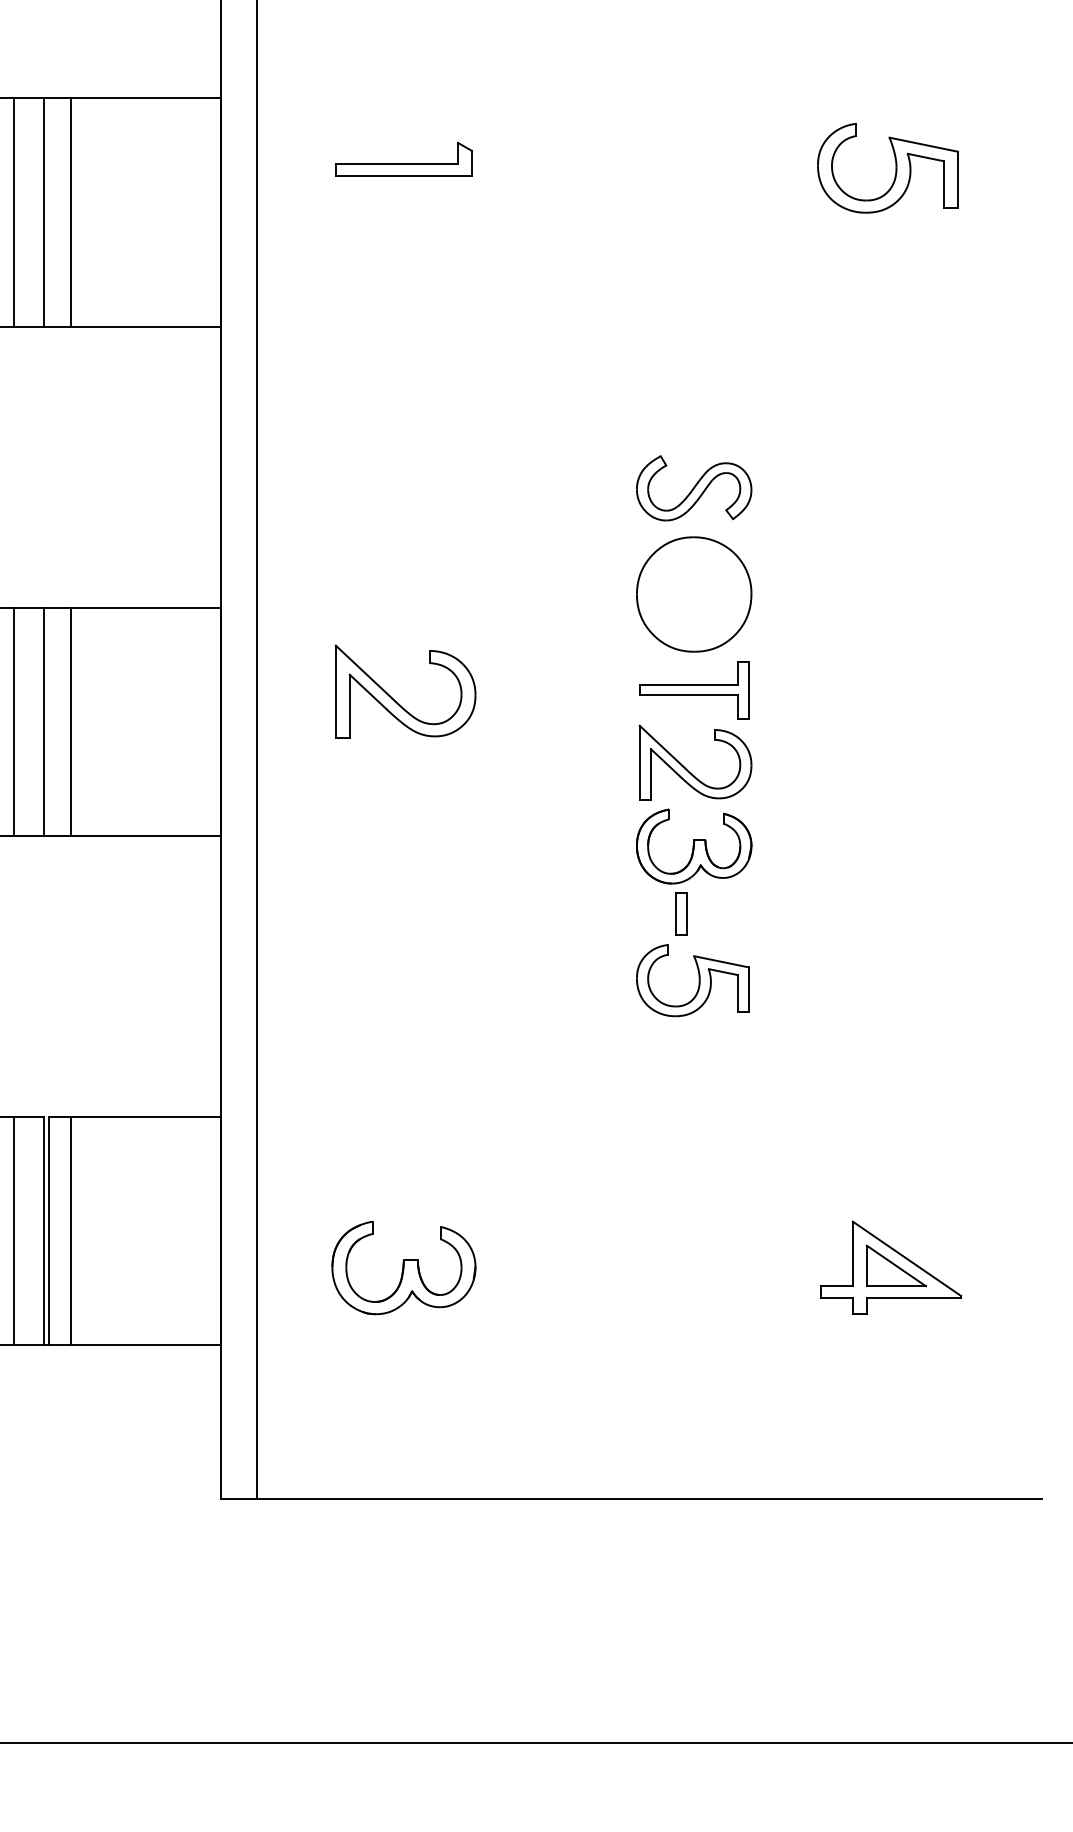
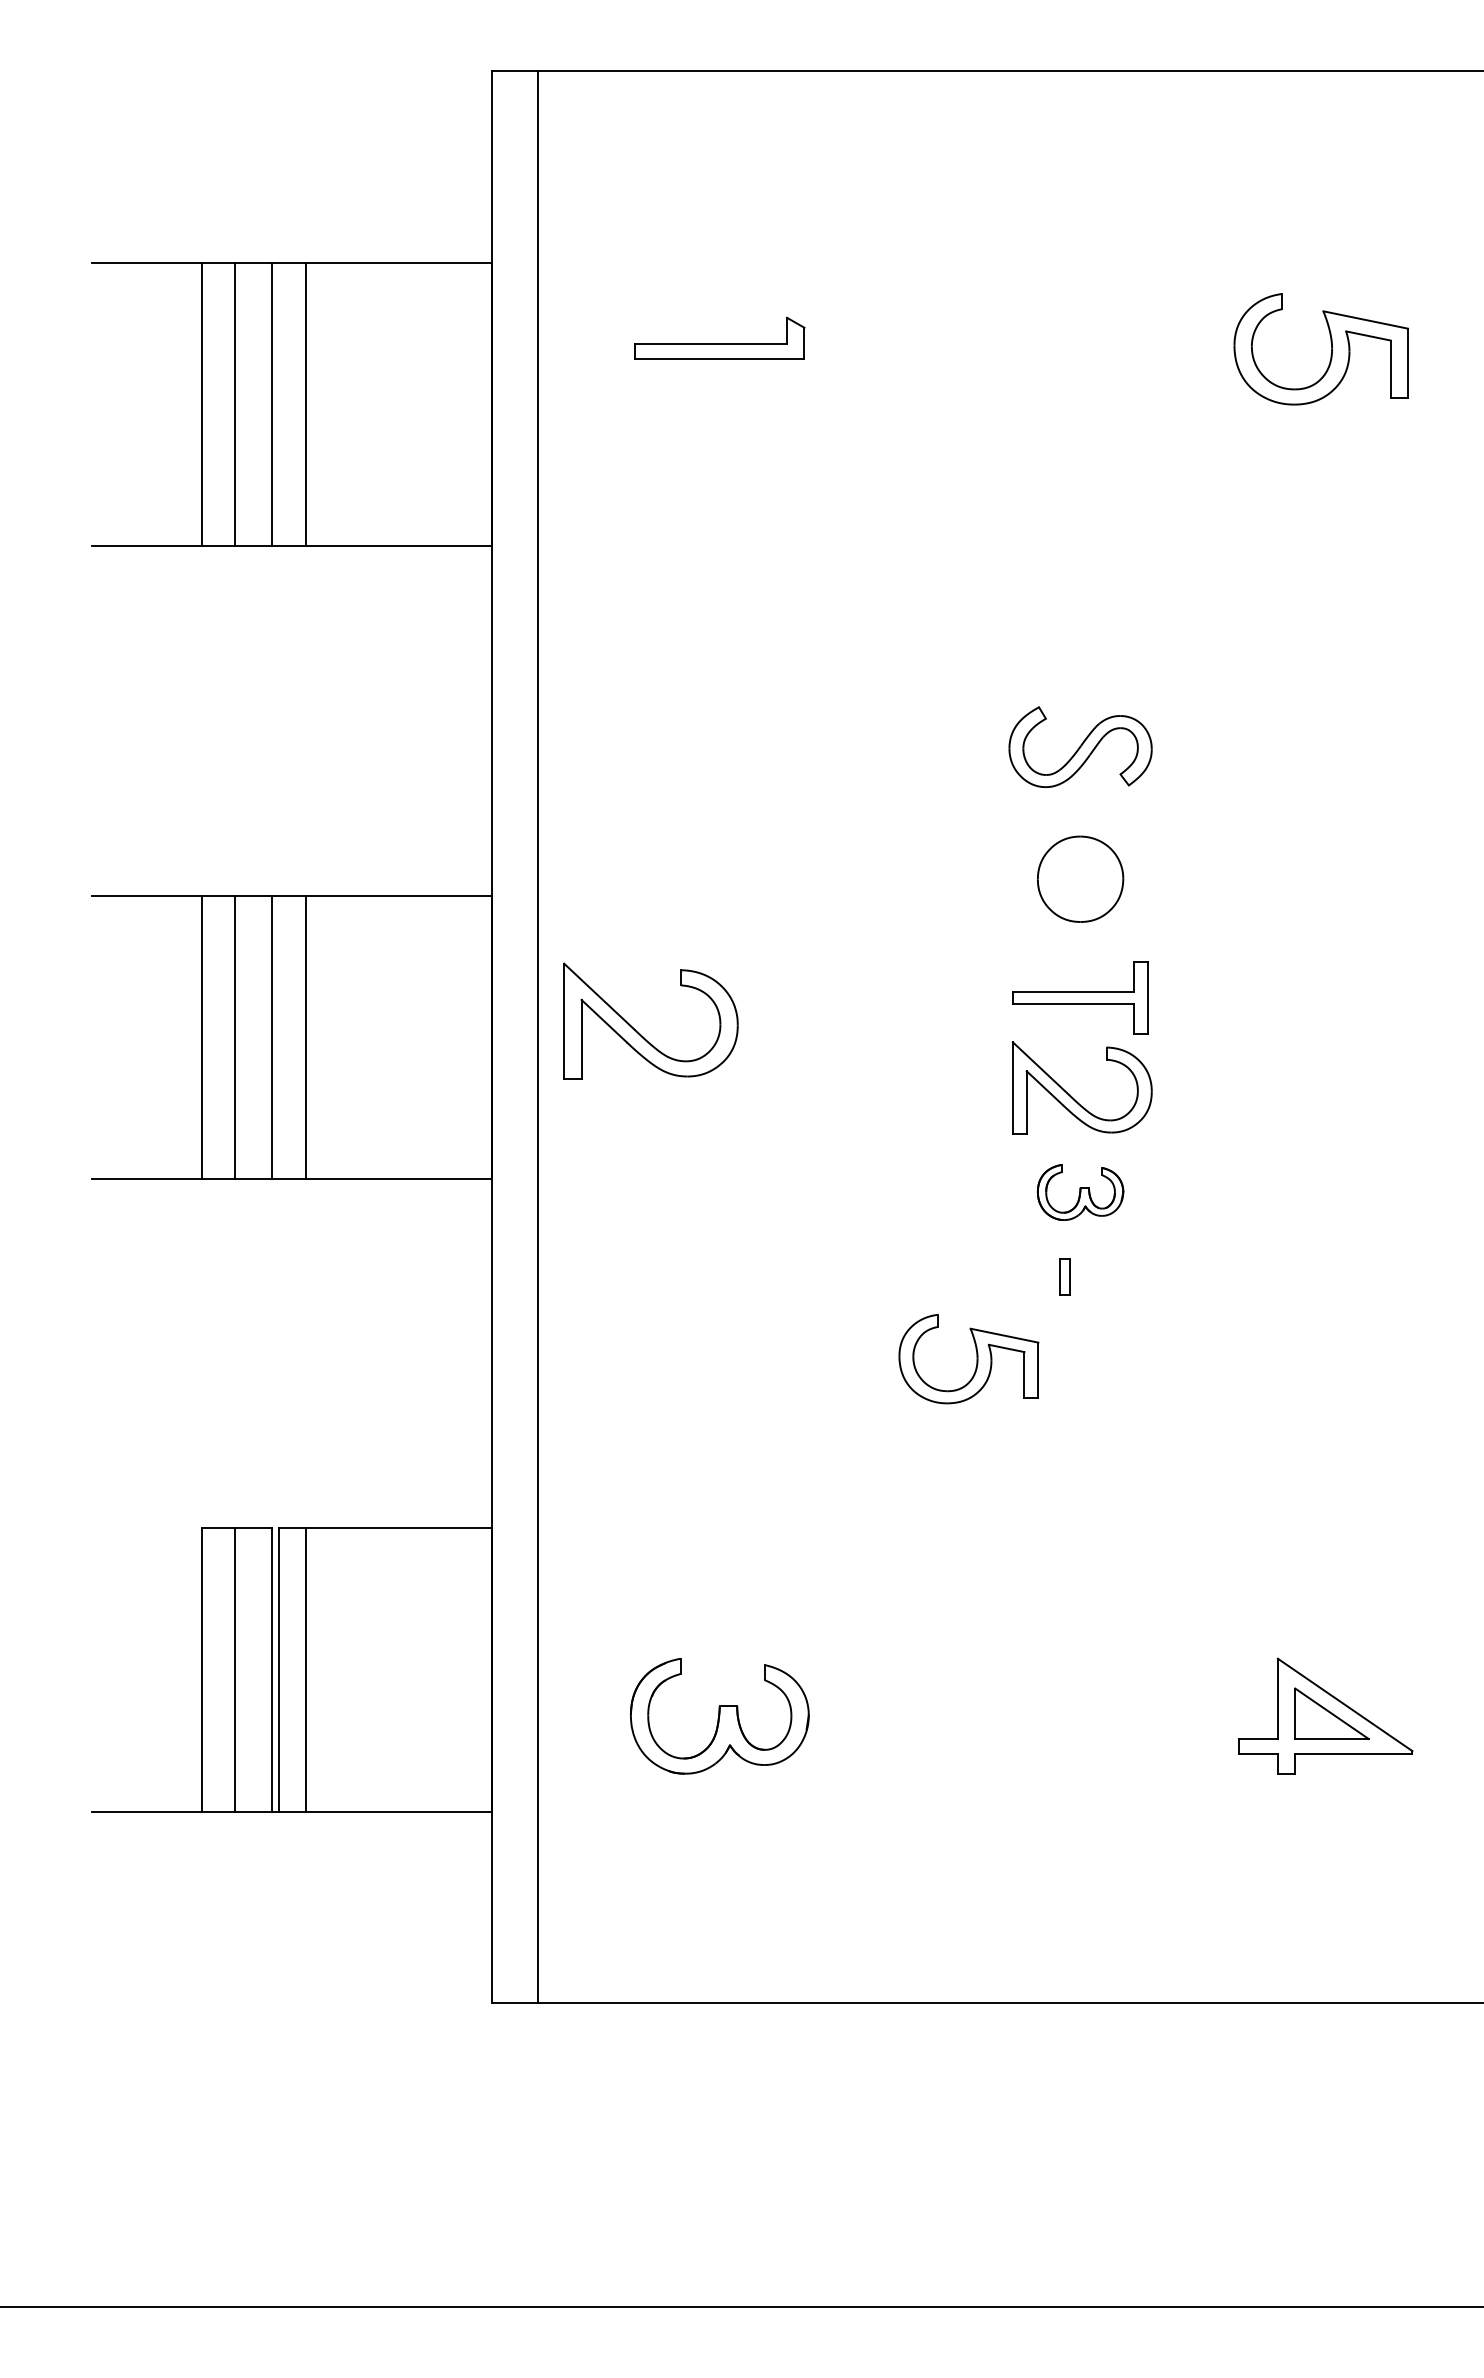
part: (694, 594) -> (1080, 879), size x0.6
part: (397, 701) -> (640, 1033), moved
part: (694, 846) -> (1080, 1192), size x0.6
part: (681, 914) -> (1064, 1276), size x0.7
part: (698, 980) -> (976, 1359), moved

